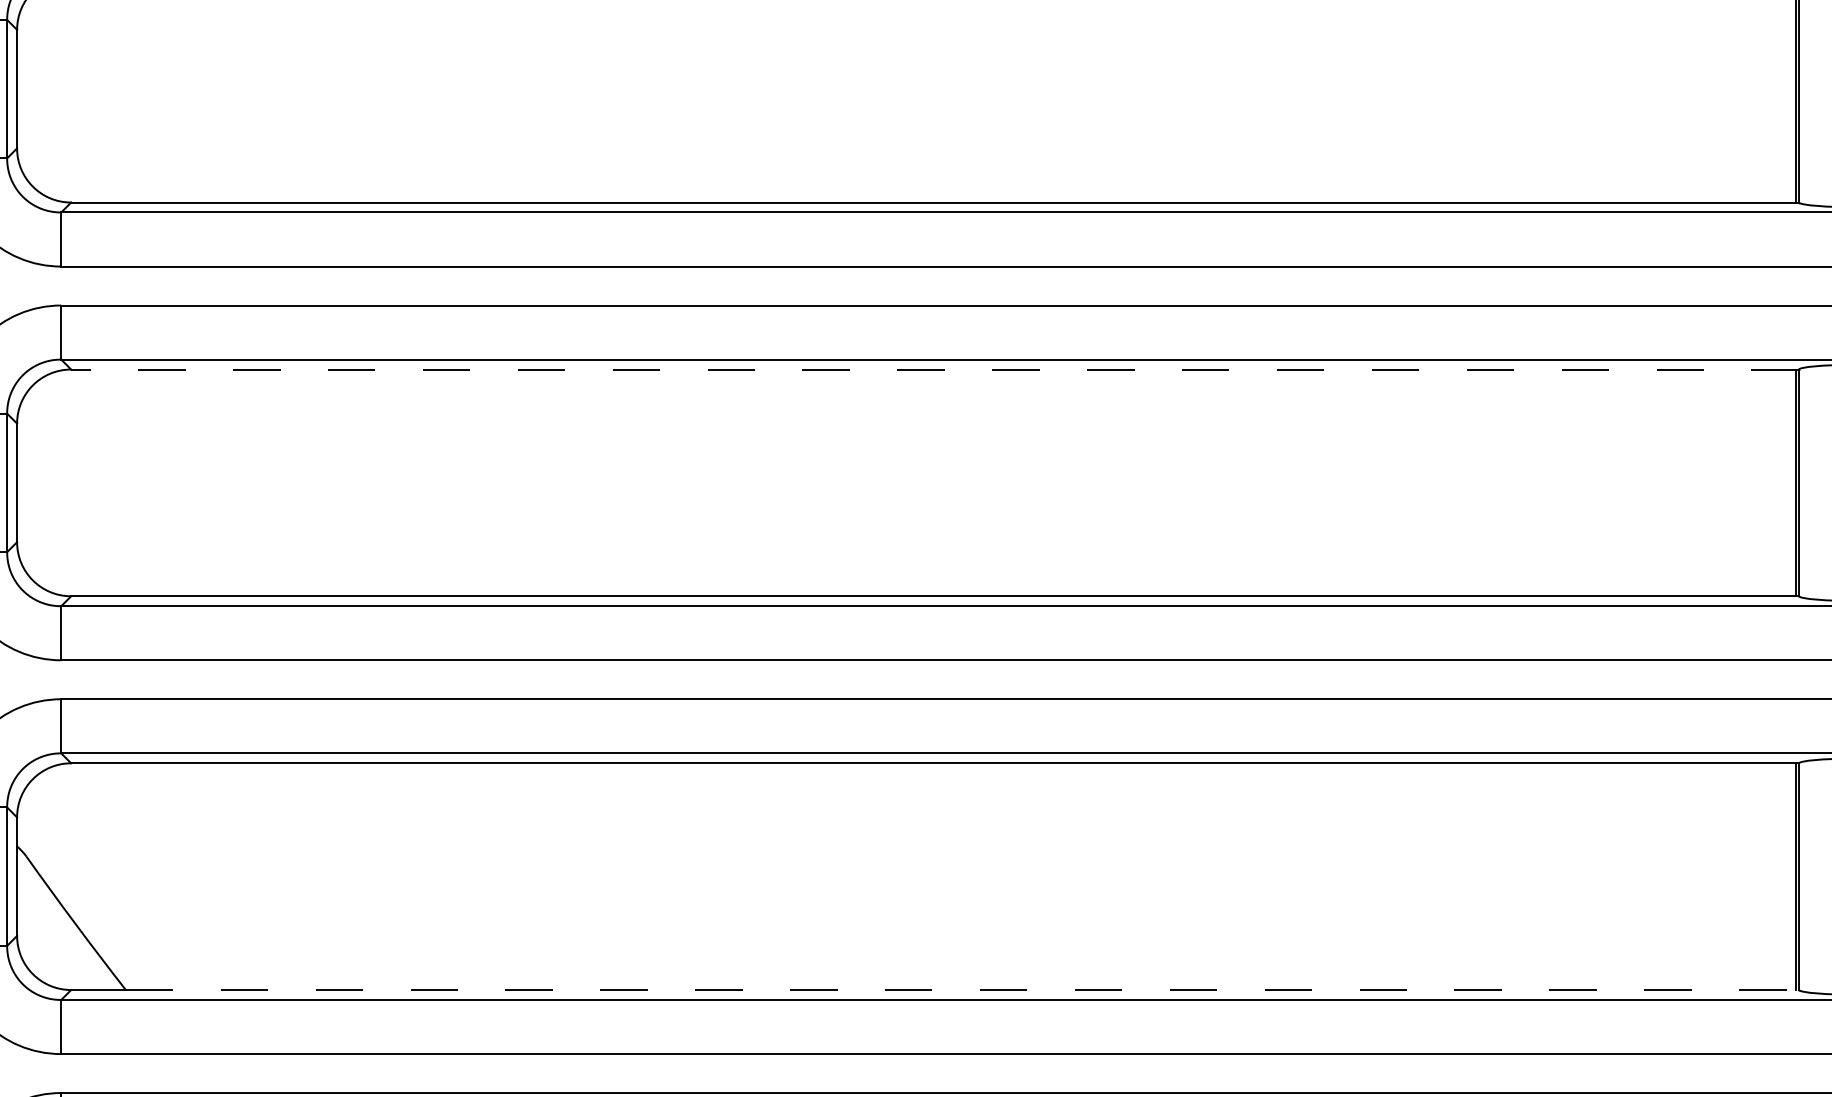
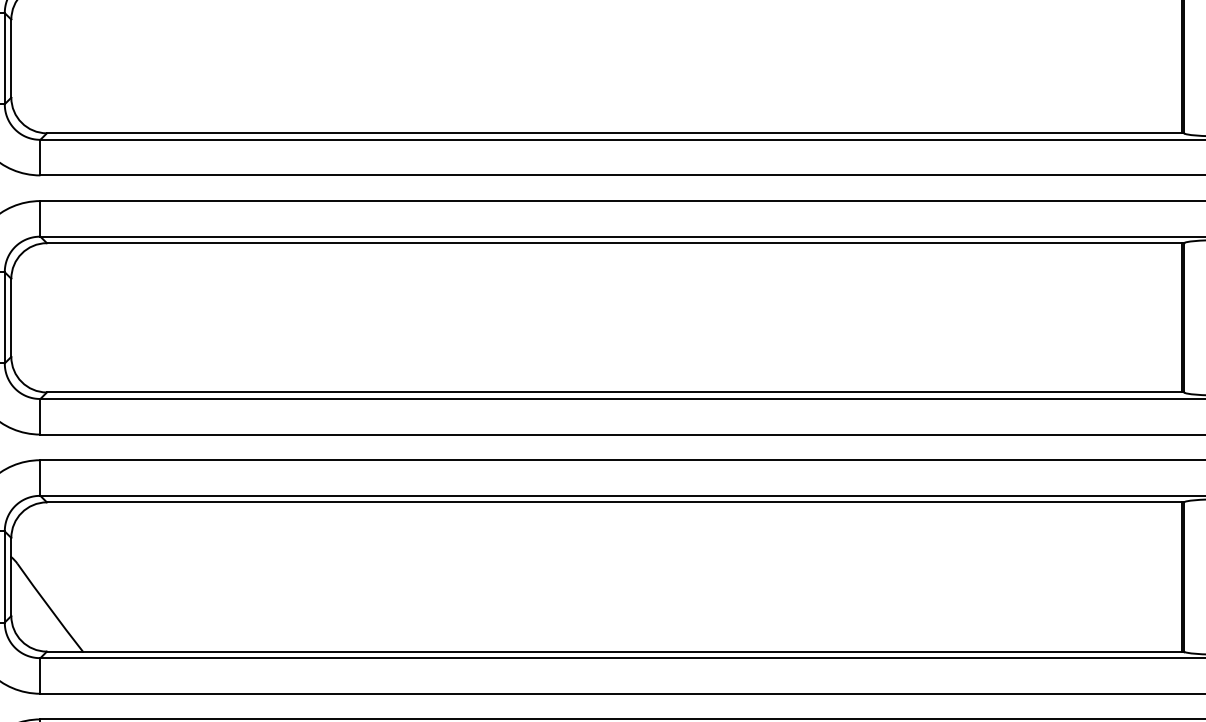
line: (934, 369) -> (615, 243), dashed -> solid
line: (962, 989) -> (633, 651), dashed -> solid

